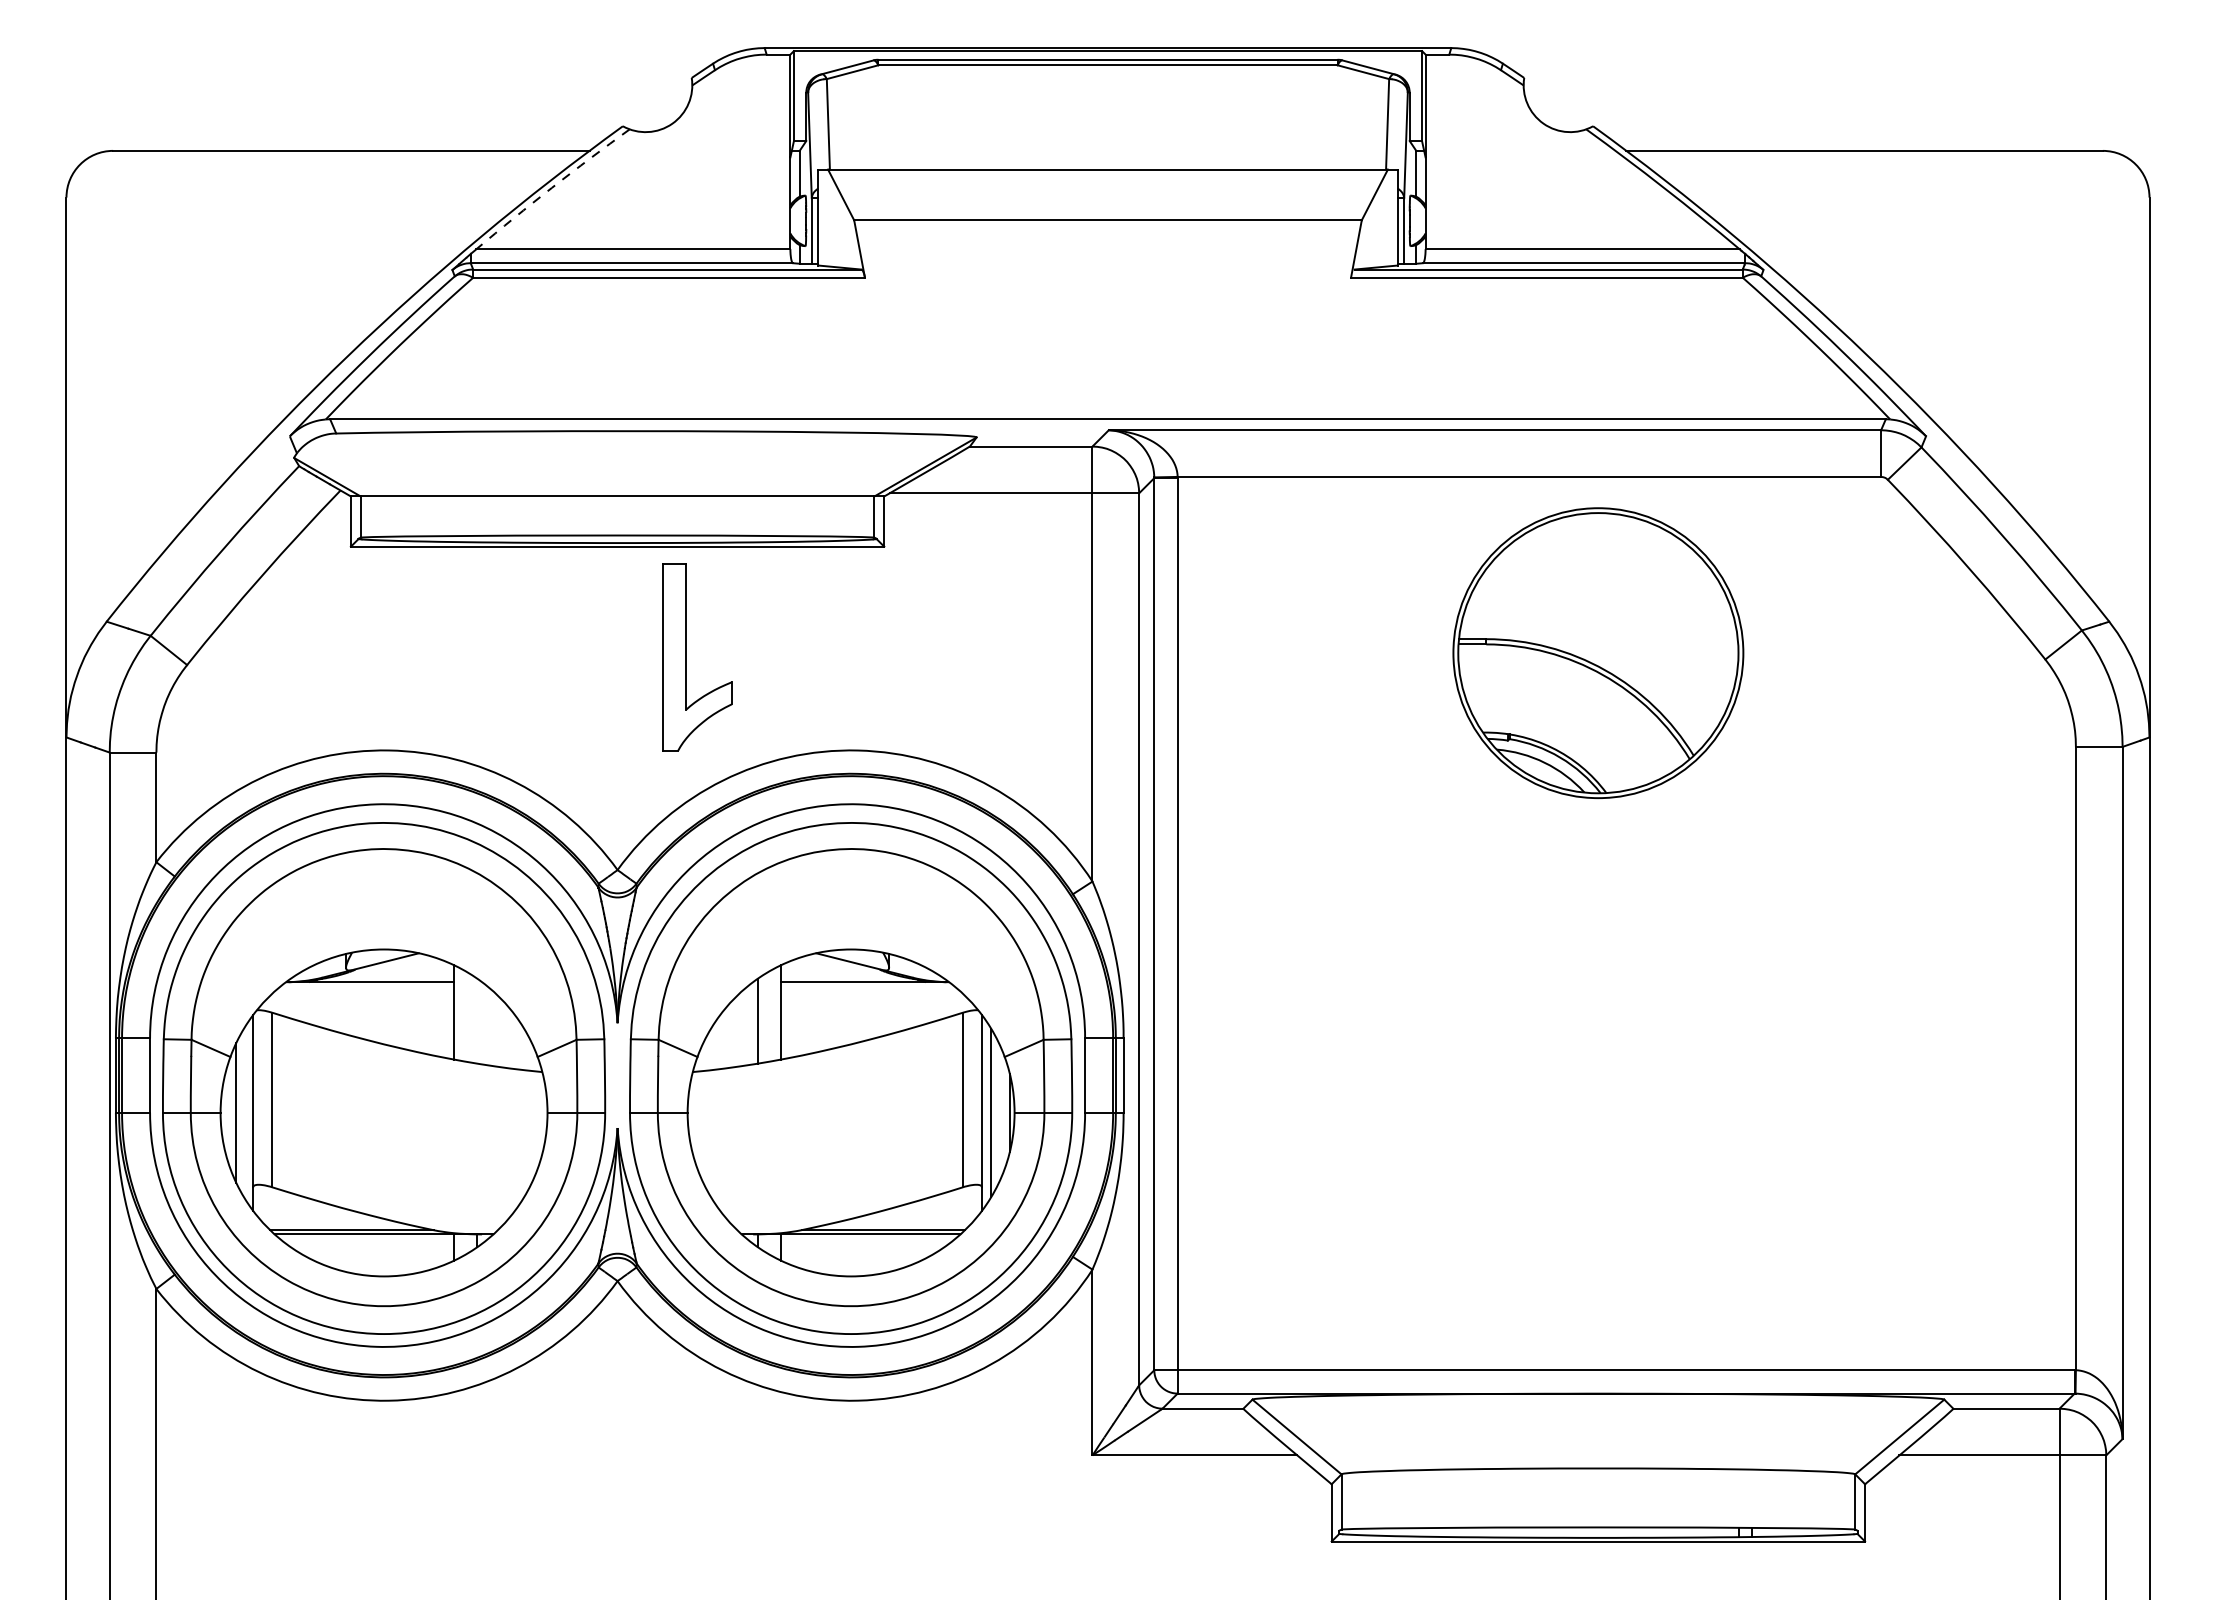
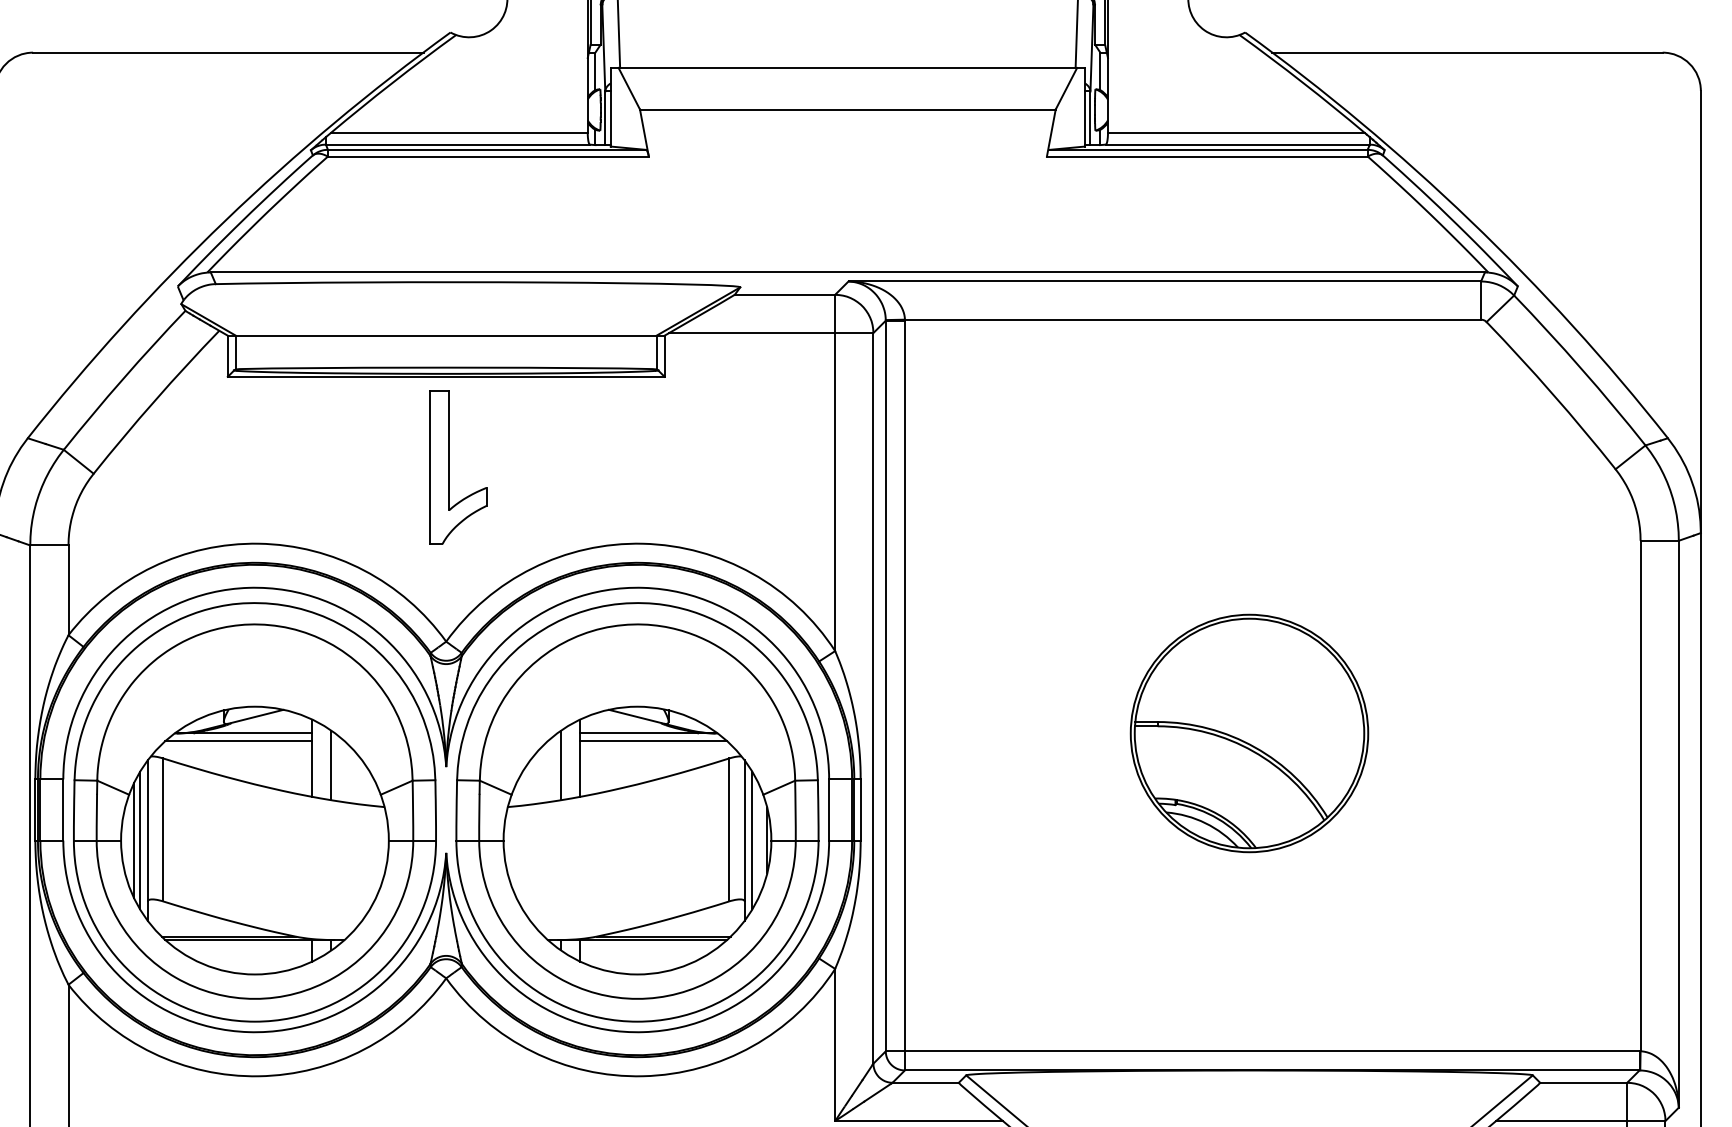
arc: (551, 187) -> (392, 82), dashed -> solid
part: (1598, 653) -> (1249, 733), moved
part: (686, 657) -> (449, 467), moved
line: (364, 991) -> (238, 741), added
line: (870, 991) -> (653, 741), added
line: (477, 1020) -> (331, 764), added
line: (243, 1112) -> (139, 840), added

